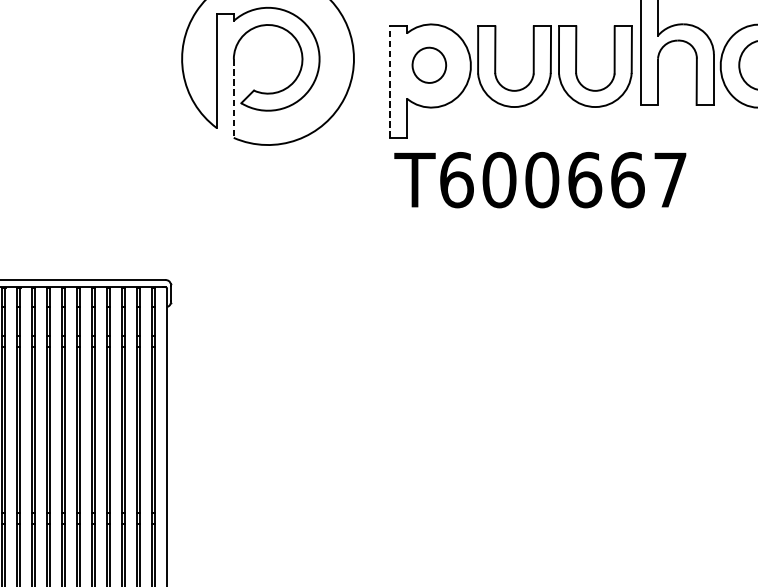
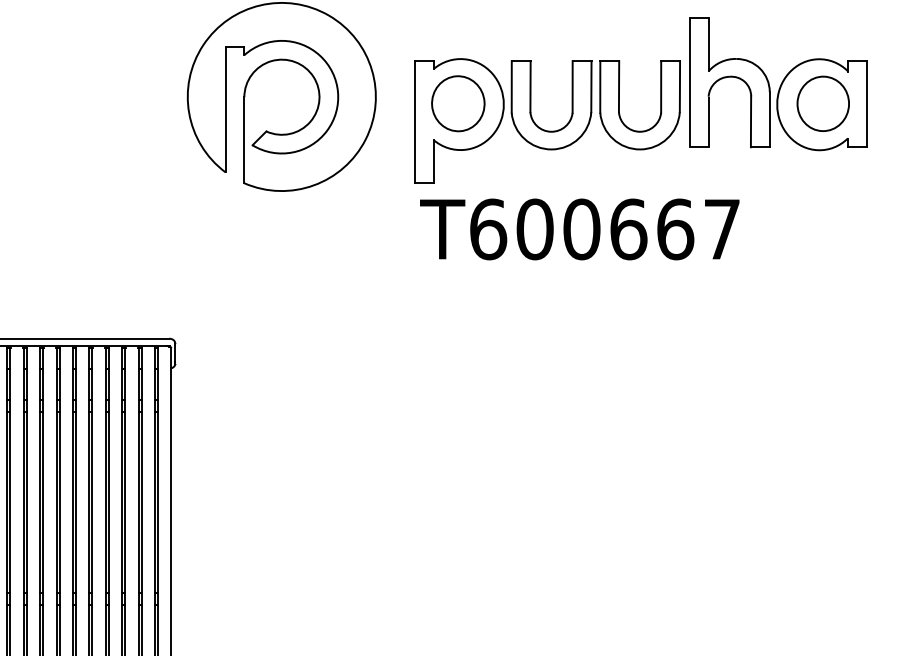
part: (429, 65) -> (458, 103), size x1.43
line: (390, 82) -> (415, 122), dashed -> solid
line: (233, 98) -> (244, 140), dashed -> solid

